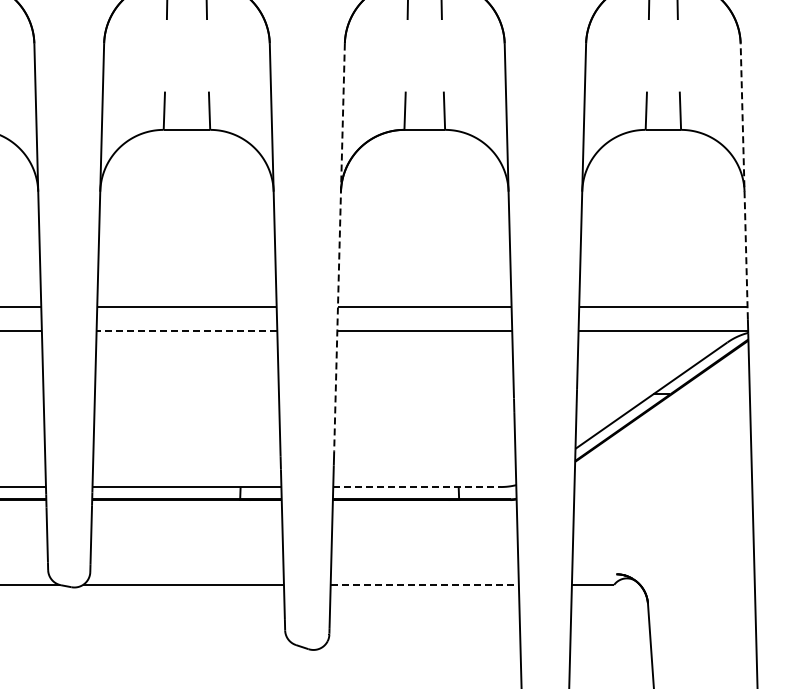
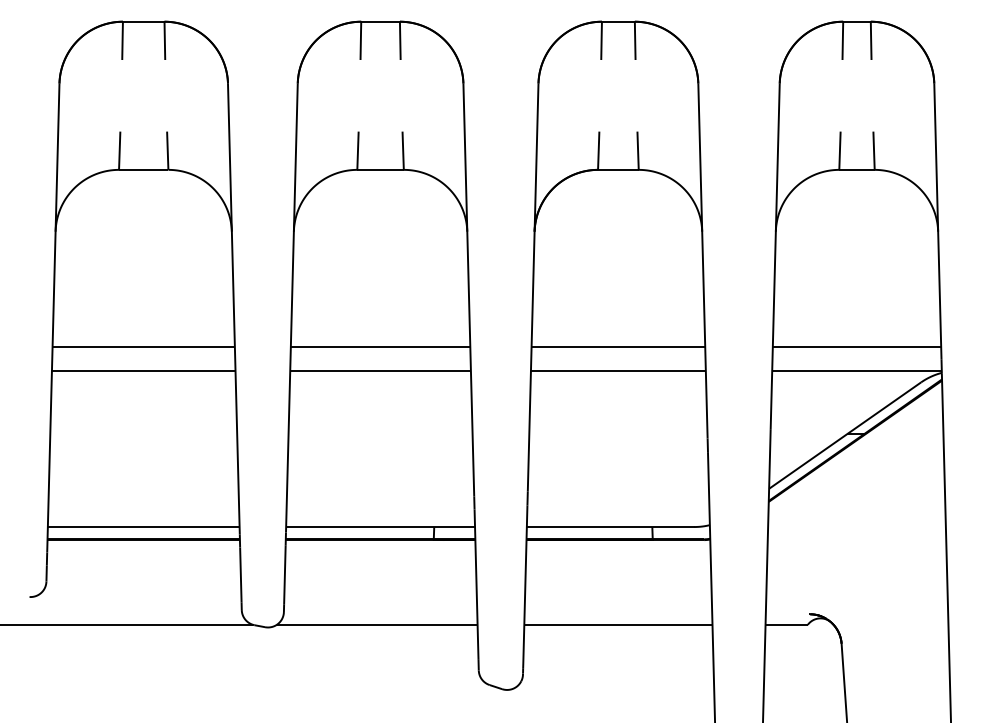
line: (743, 181) -> (937, 221), dashed -> solid
line: (339, 248) -> (533, 288), dashed -> solid
line: (186, 330) -> (380, 370), dashed -> solid
line: (416, 487) -> (610, 527), dashed -> solid
line: (424, 584) -> (618, 624), dashed -> solid

